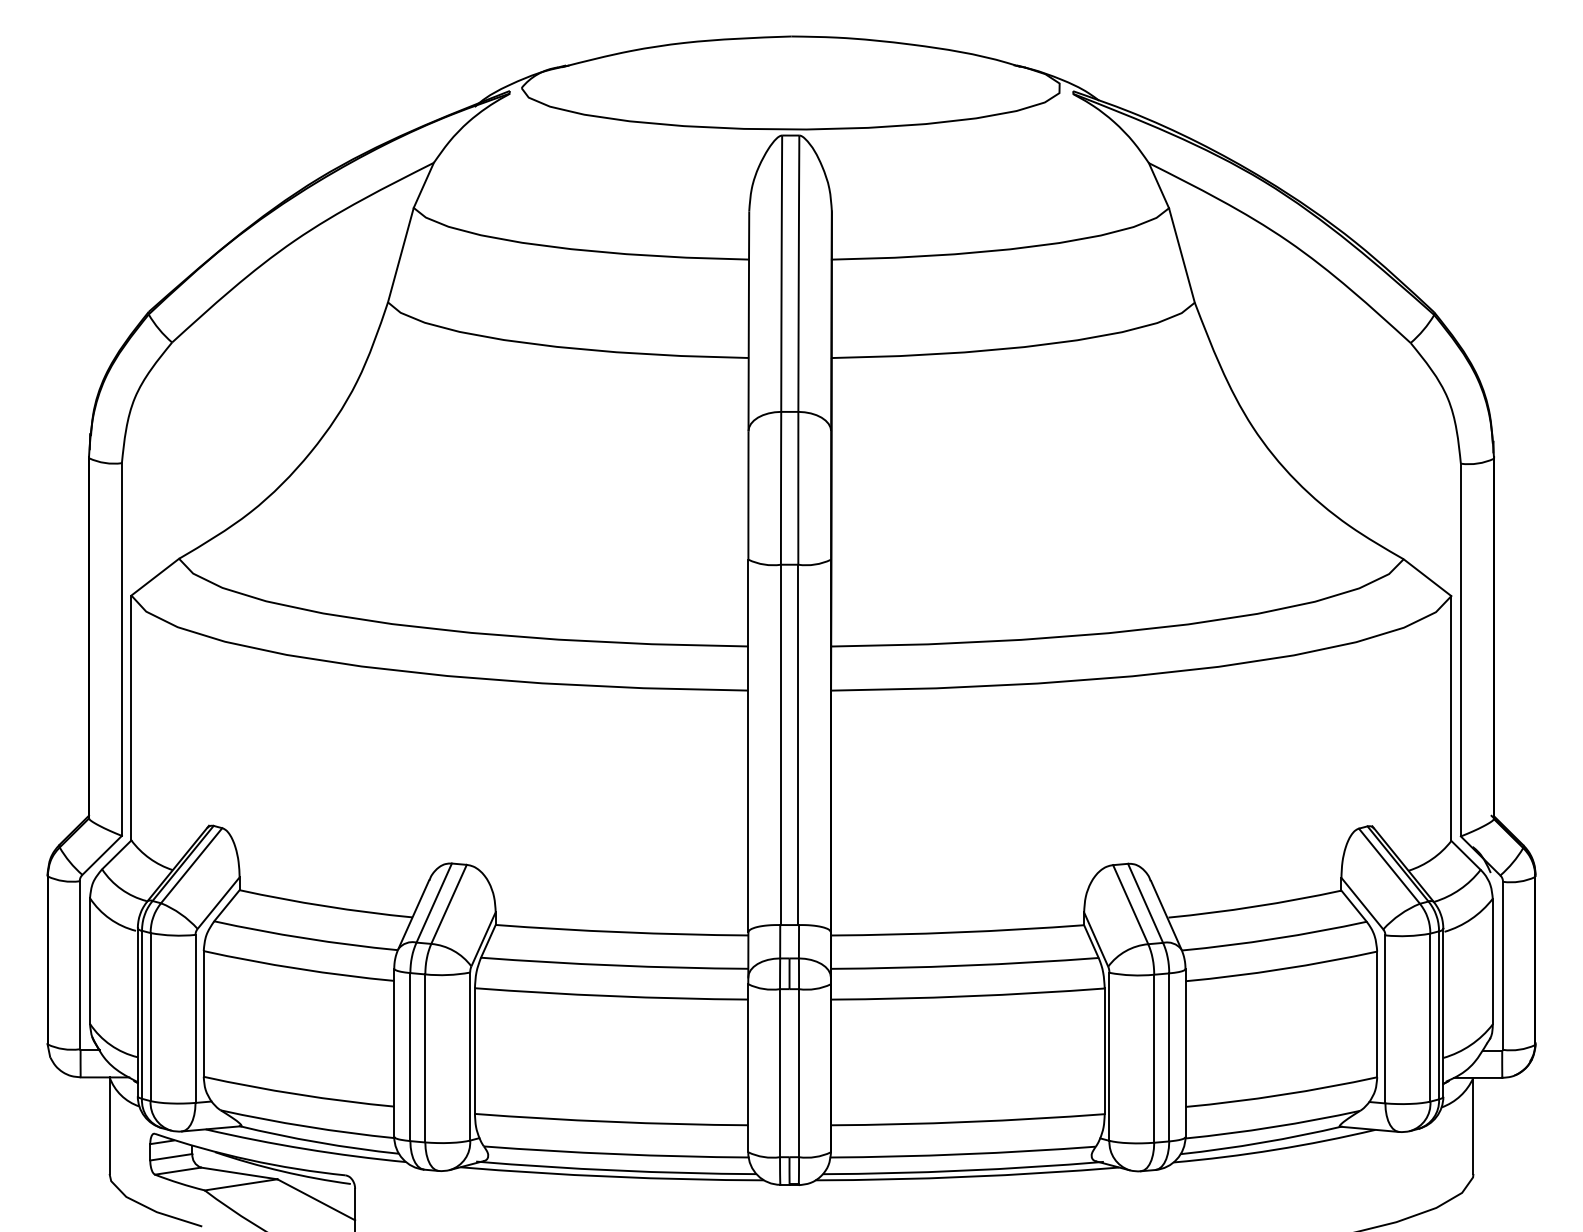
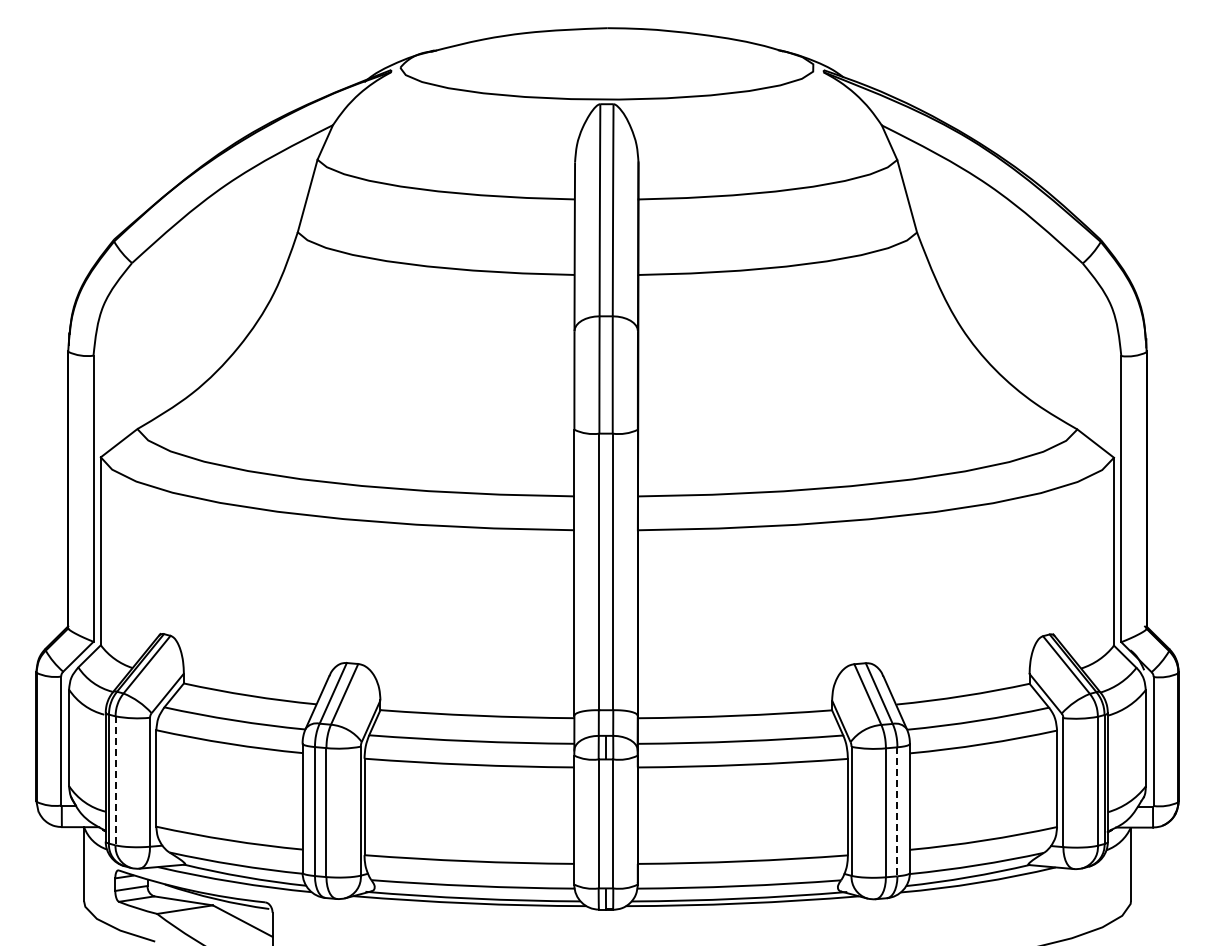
line: (150, 1017) -> (115, 781), solid -> dashed
line: (1169, 1058) -> (897, 812), solid -> dashed

